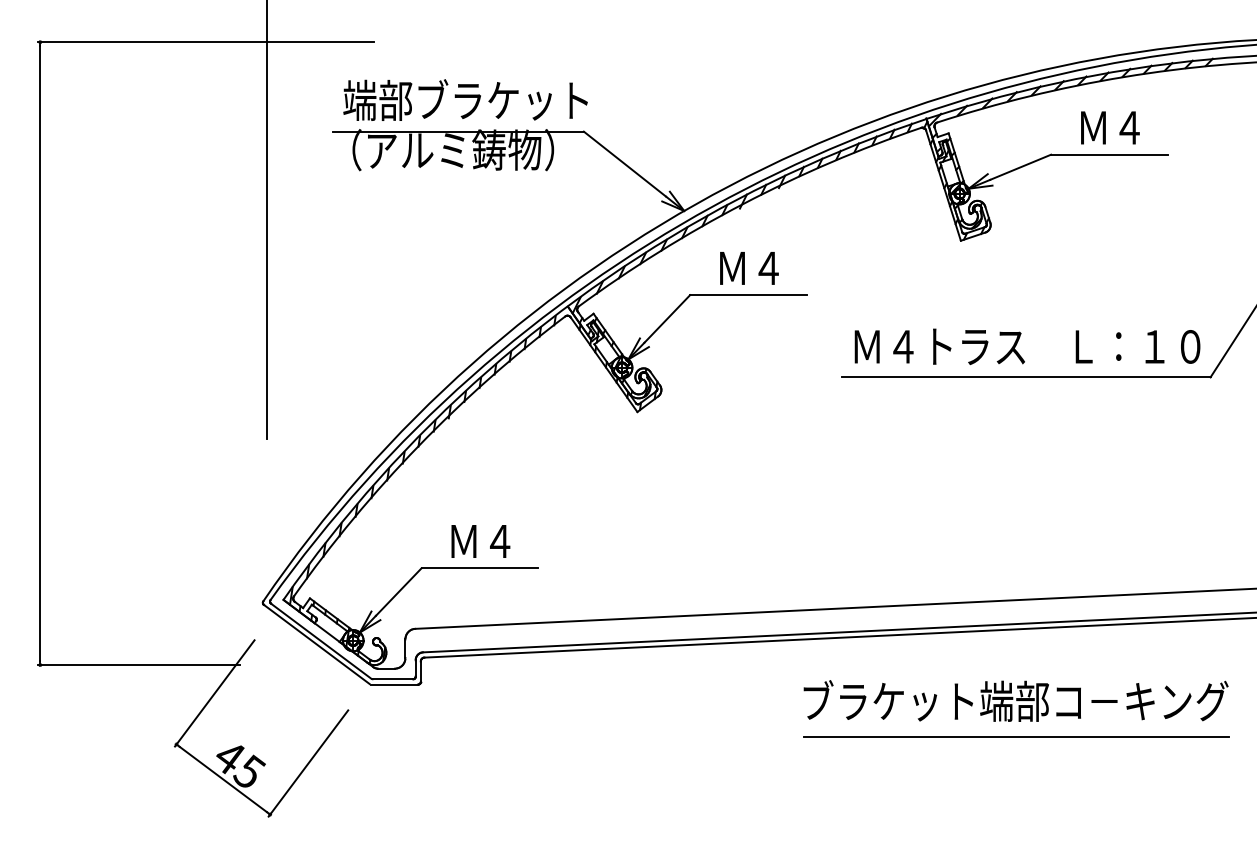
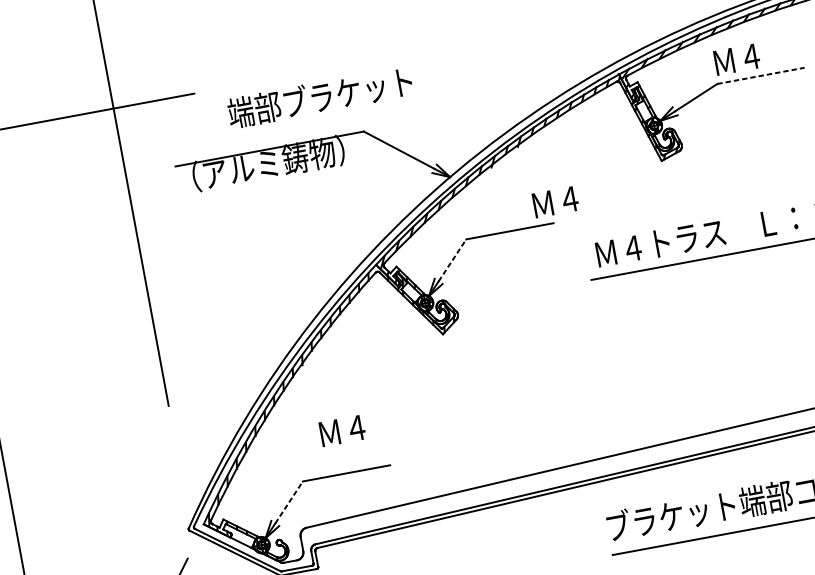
text: (465, 99) -> (319, 96), moved
text: (1110, 127) -> (737, 59), moved
line: (1109, 154) -> (761, 75), solid -> dashed
text: (749, 268) -> (555, 202), moved
line: (667, 318) -> (452, 260), solid -> dashed
text: (480, 541) -> (342, 430), moved
line: (398, 592) -> (288, 502), solid -> dashed

